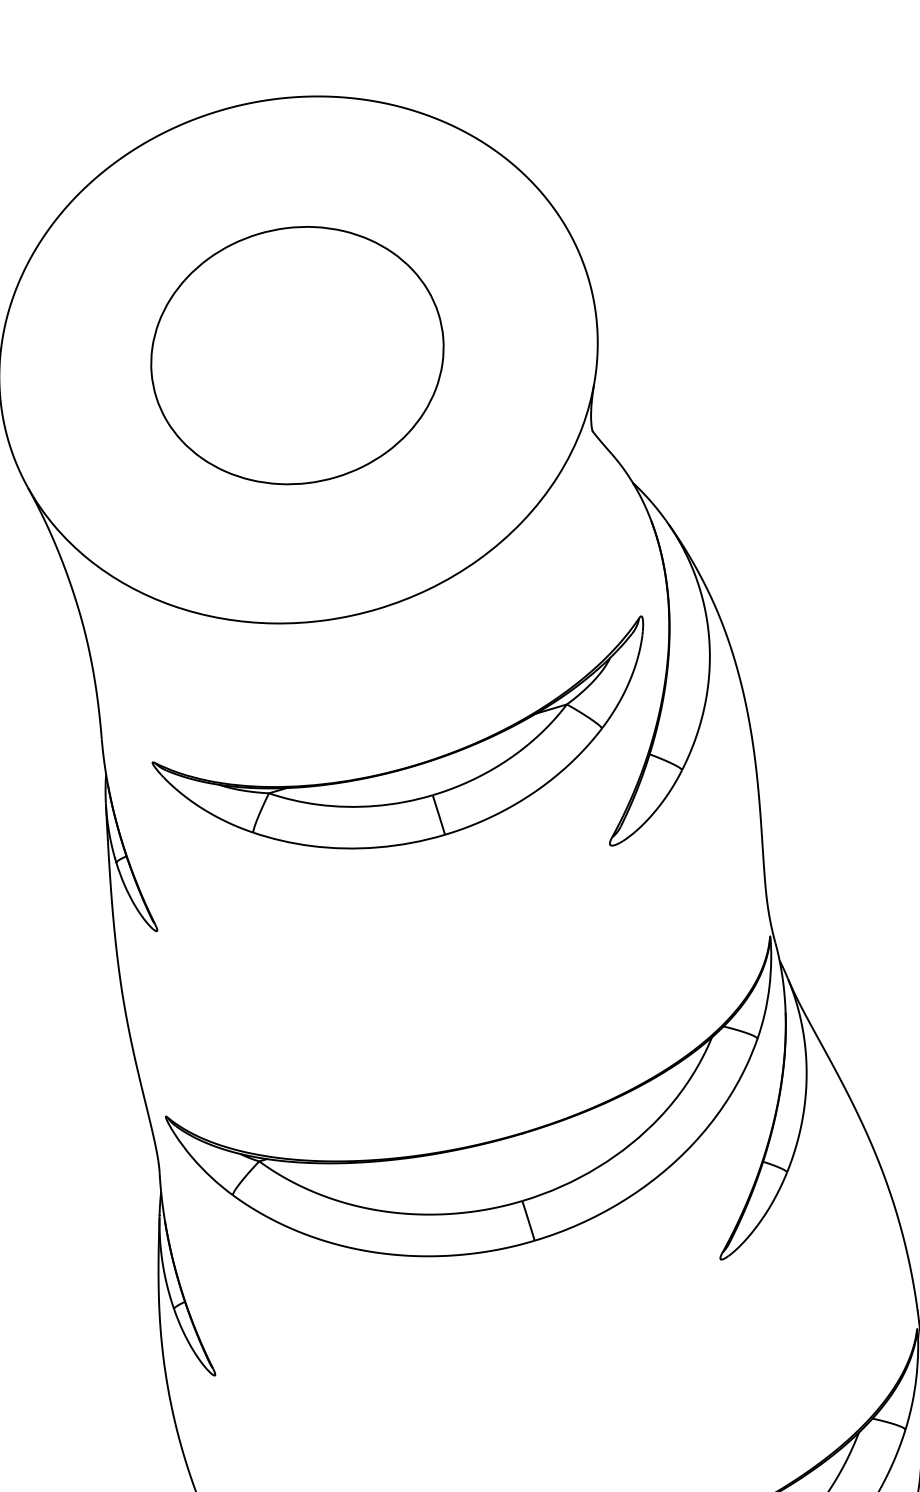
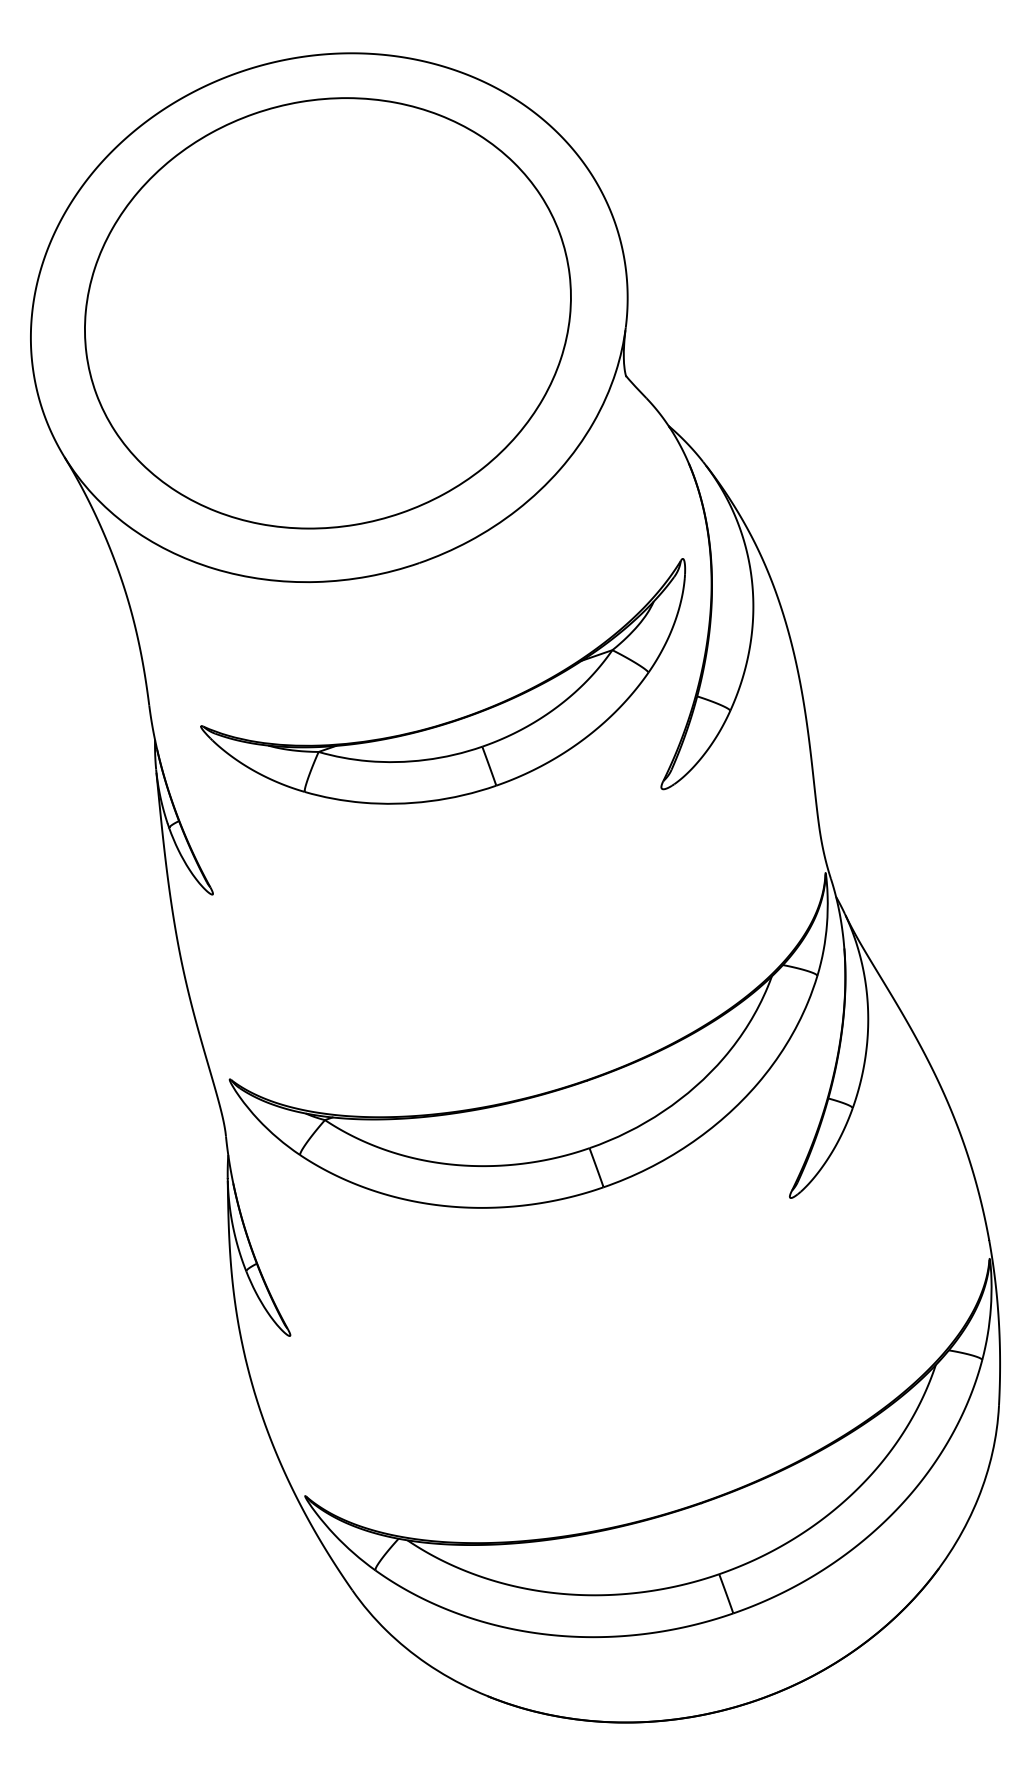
part: (296, 355) -> (327, 313), size x1.67

